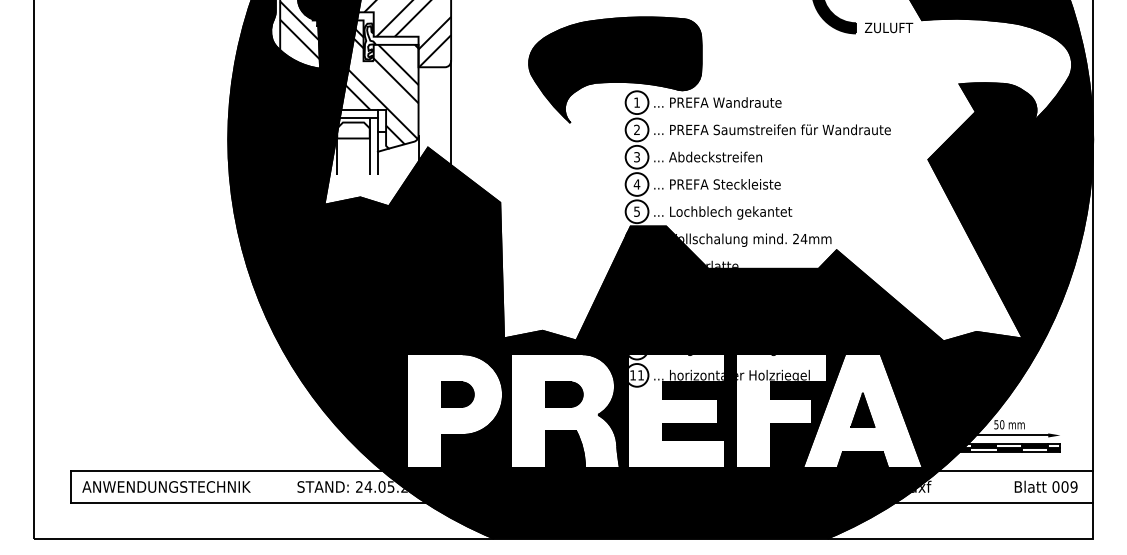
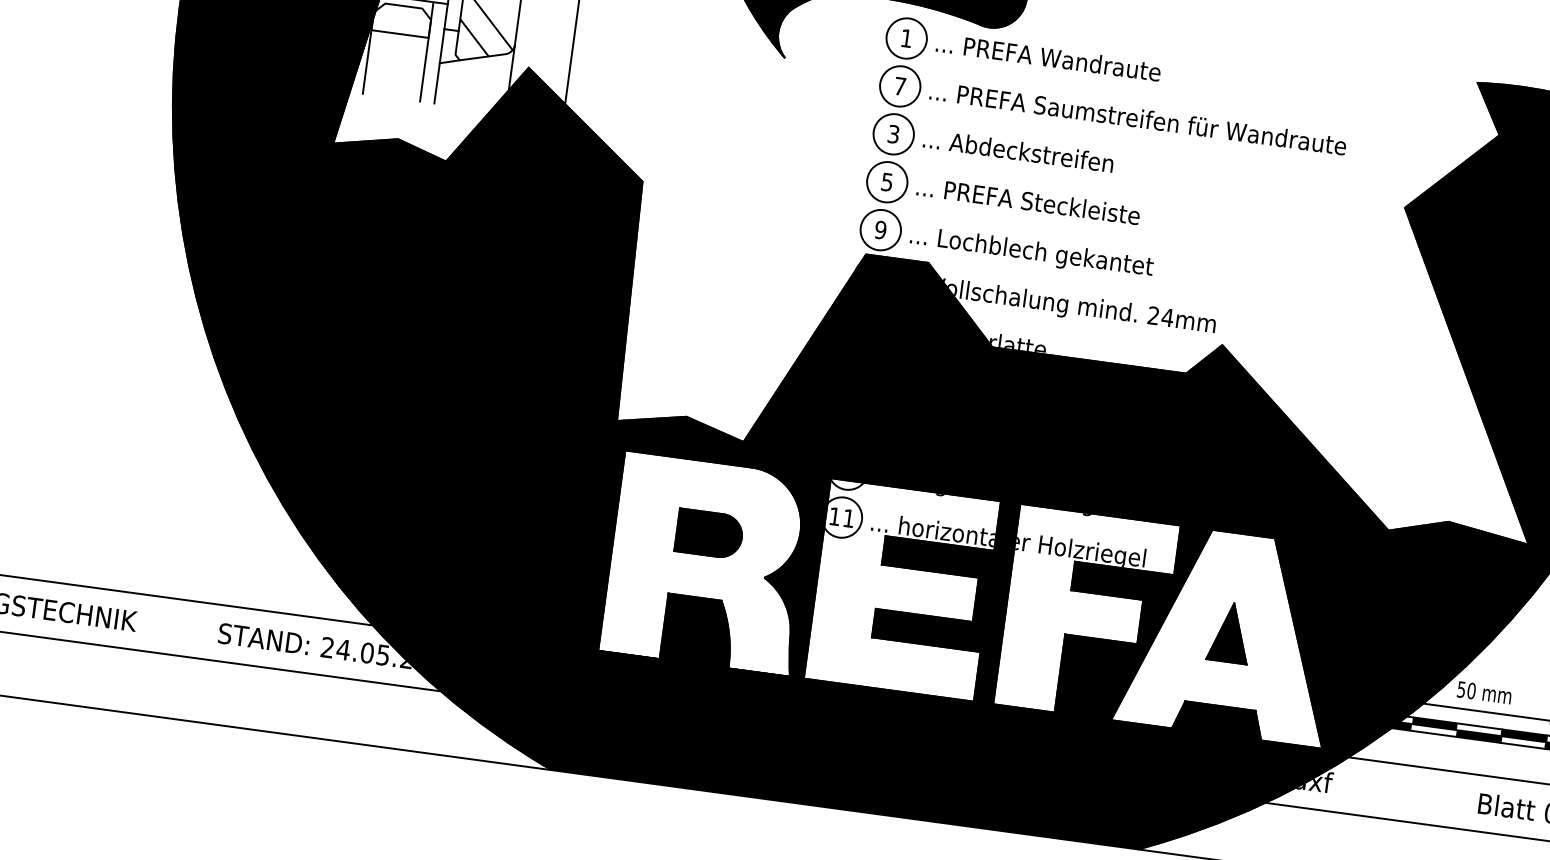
text: (636, 129) -> (899, 85), 2 -> 7
text: (636, 184) -> (886, 182), 4 -> 5
text: (637, 211) -> (881, 229), 5 -> 9

